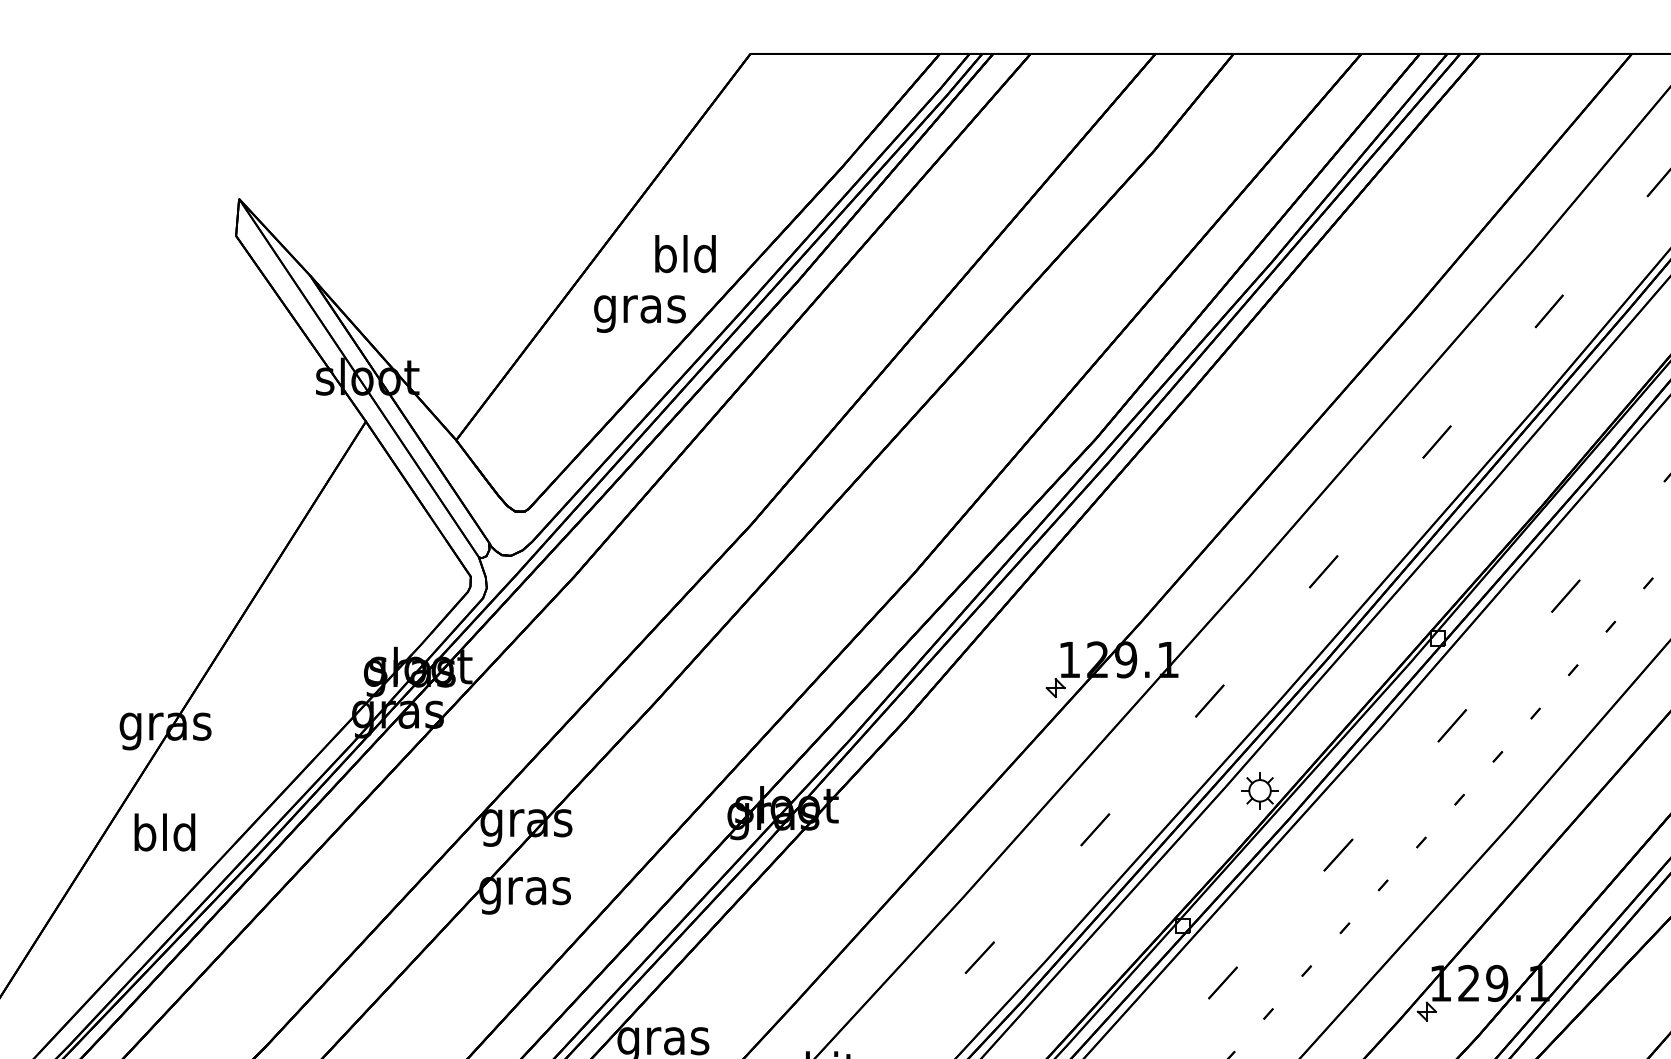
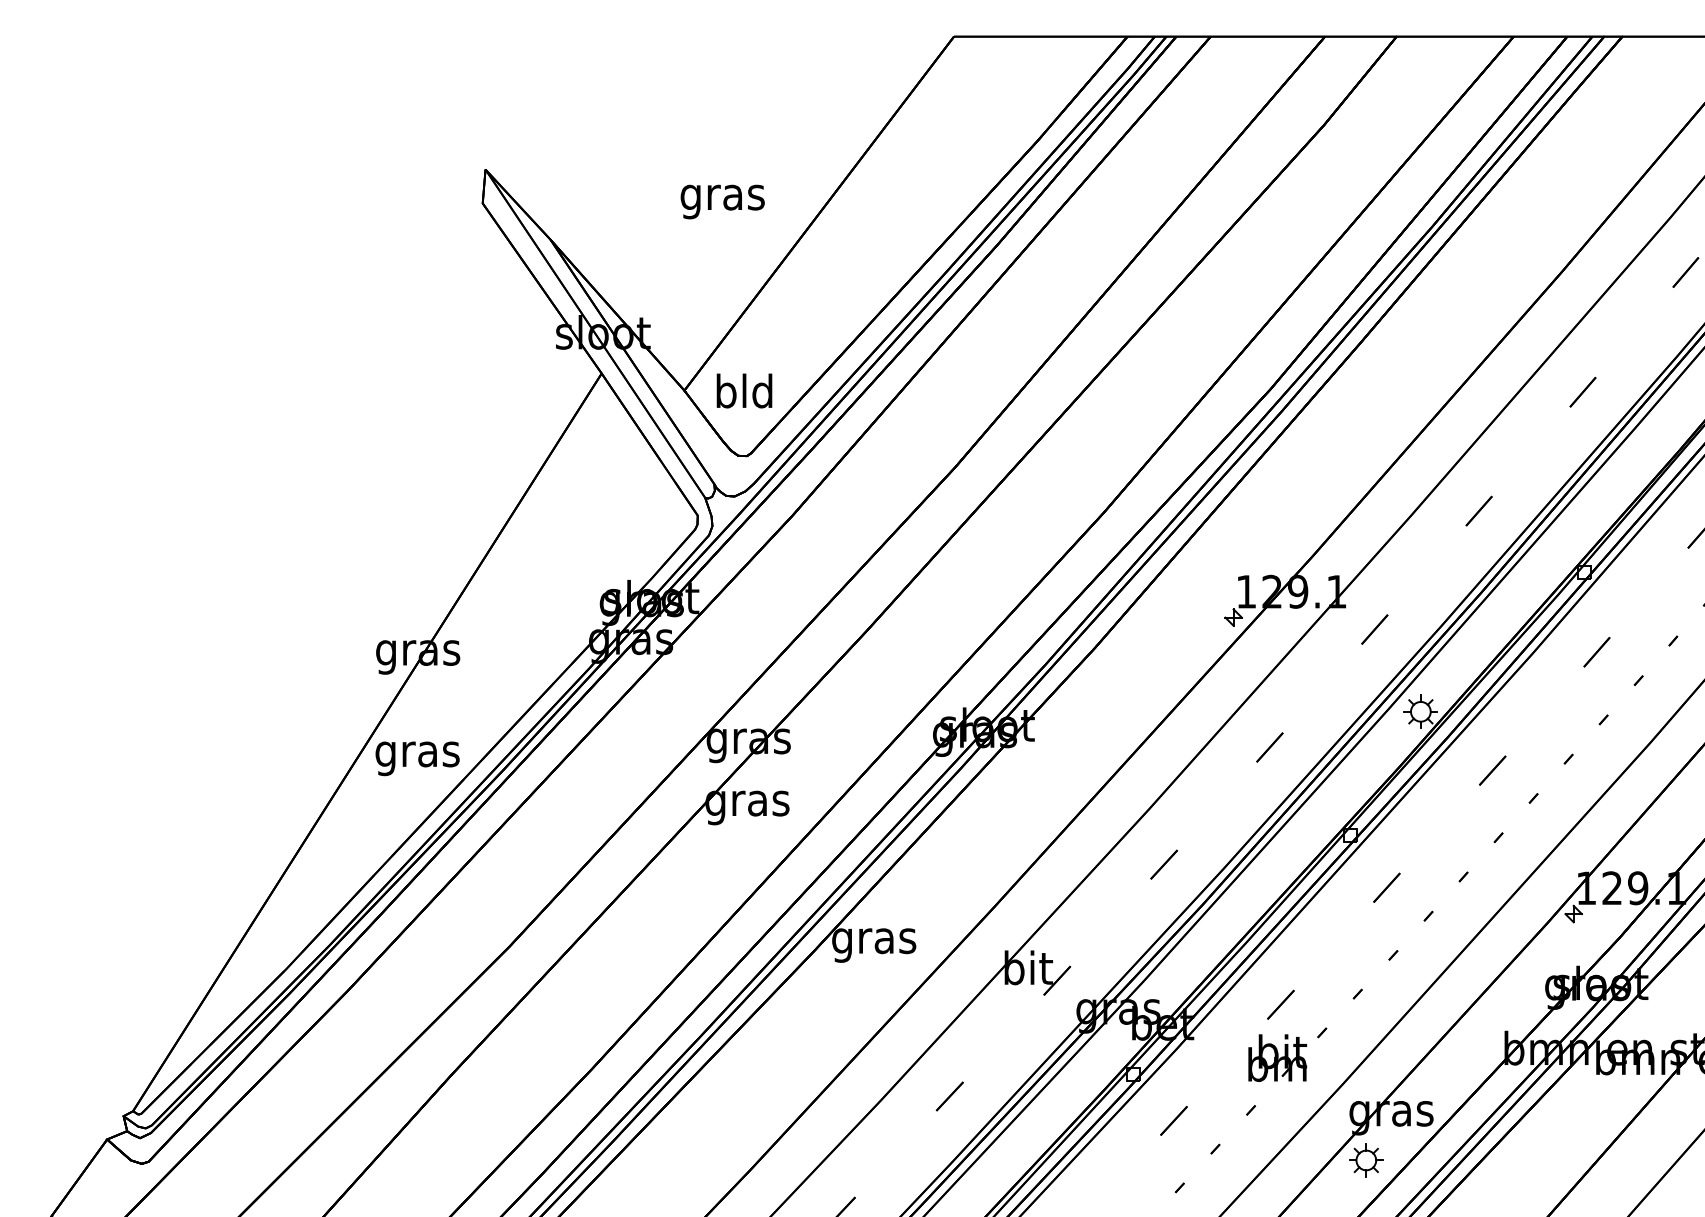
text: (685, 253) -> (744, 390), moved
text: (639, 313) -> (722, 201), moved
text: (164, 837) -> (417, 754), bld -> gras

